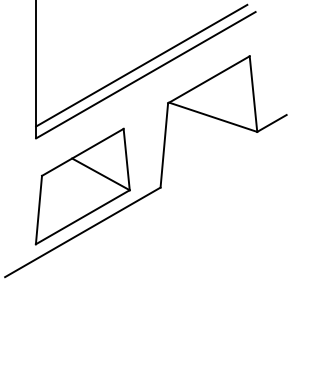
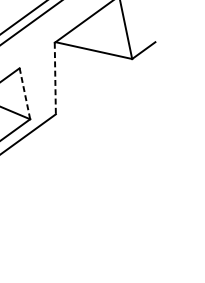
line: (164, 145) -> (55, 78), solid -> dashed
line: (126, 159) -> (24, 93), solid -> dashed

